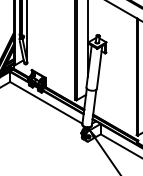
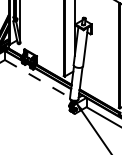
line: (46, 102) -> (37, 78), solid -> dashed

